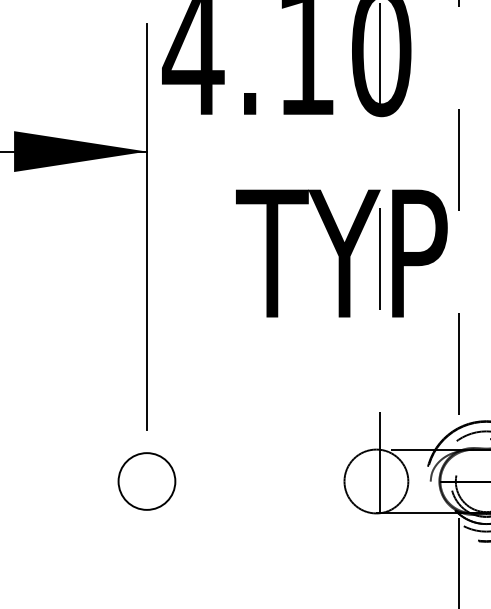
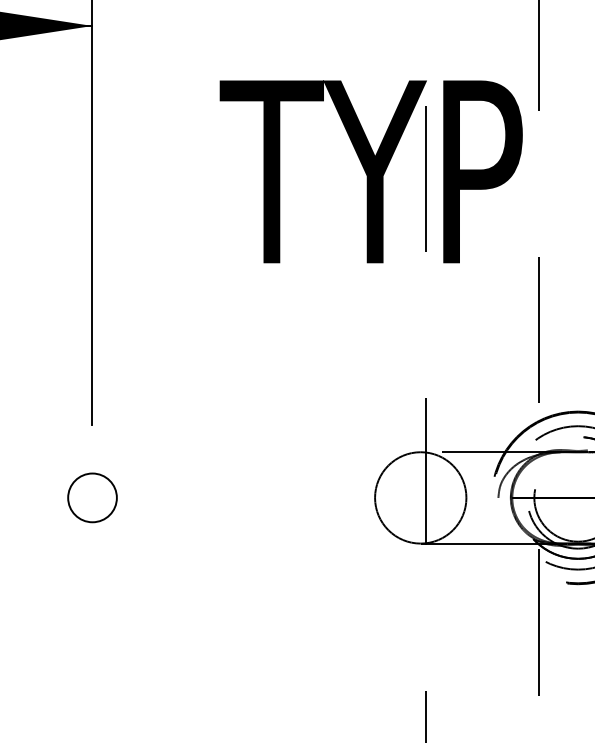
circle: (146, 481) -> (91, 497), size x0.6

